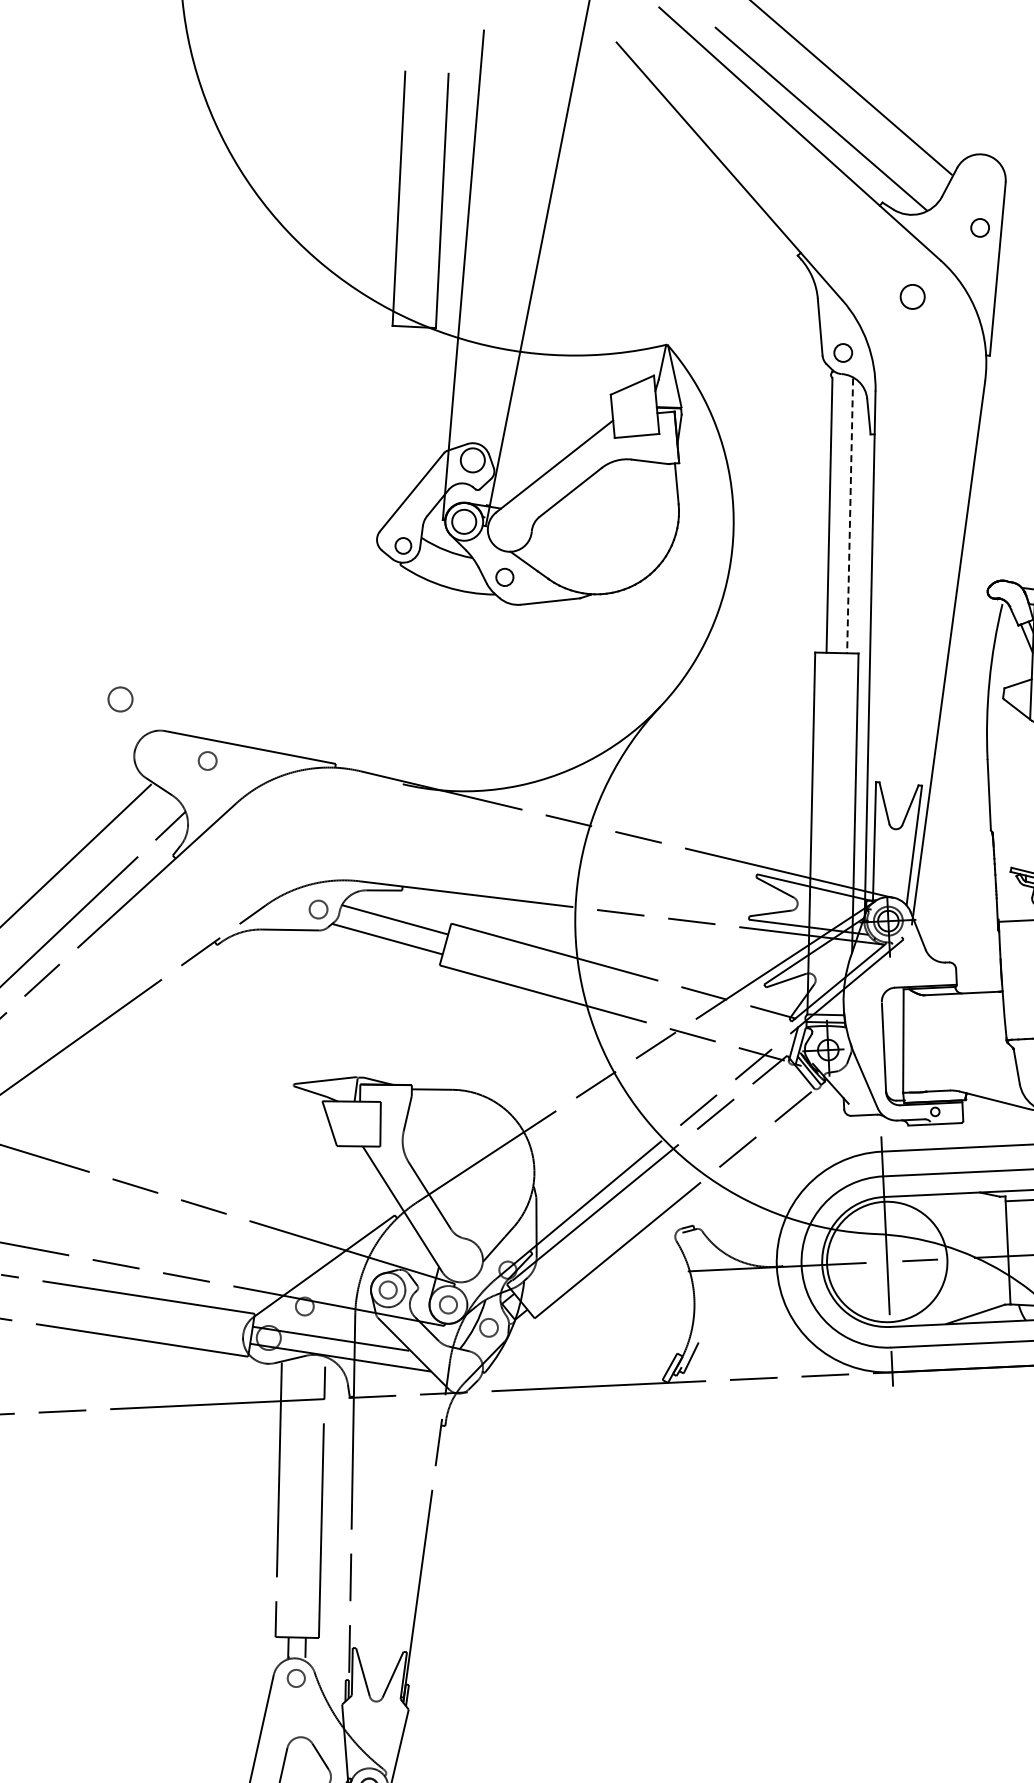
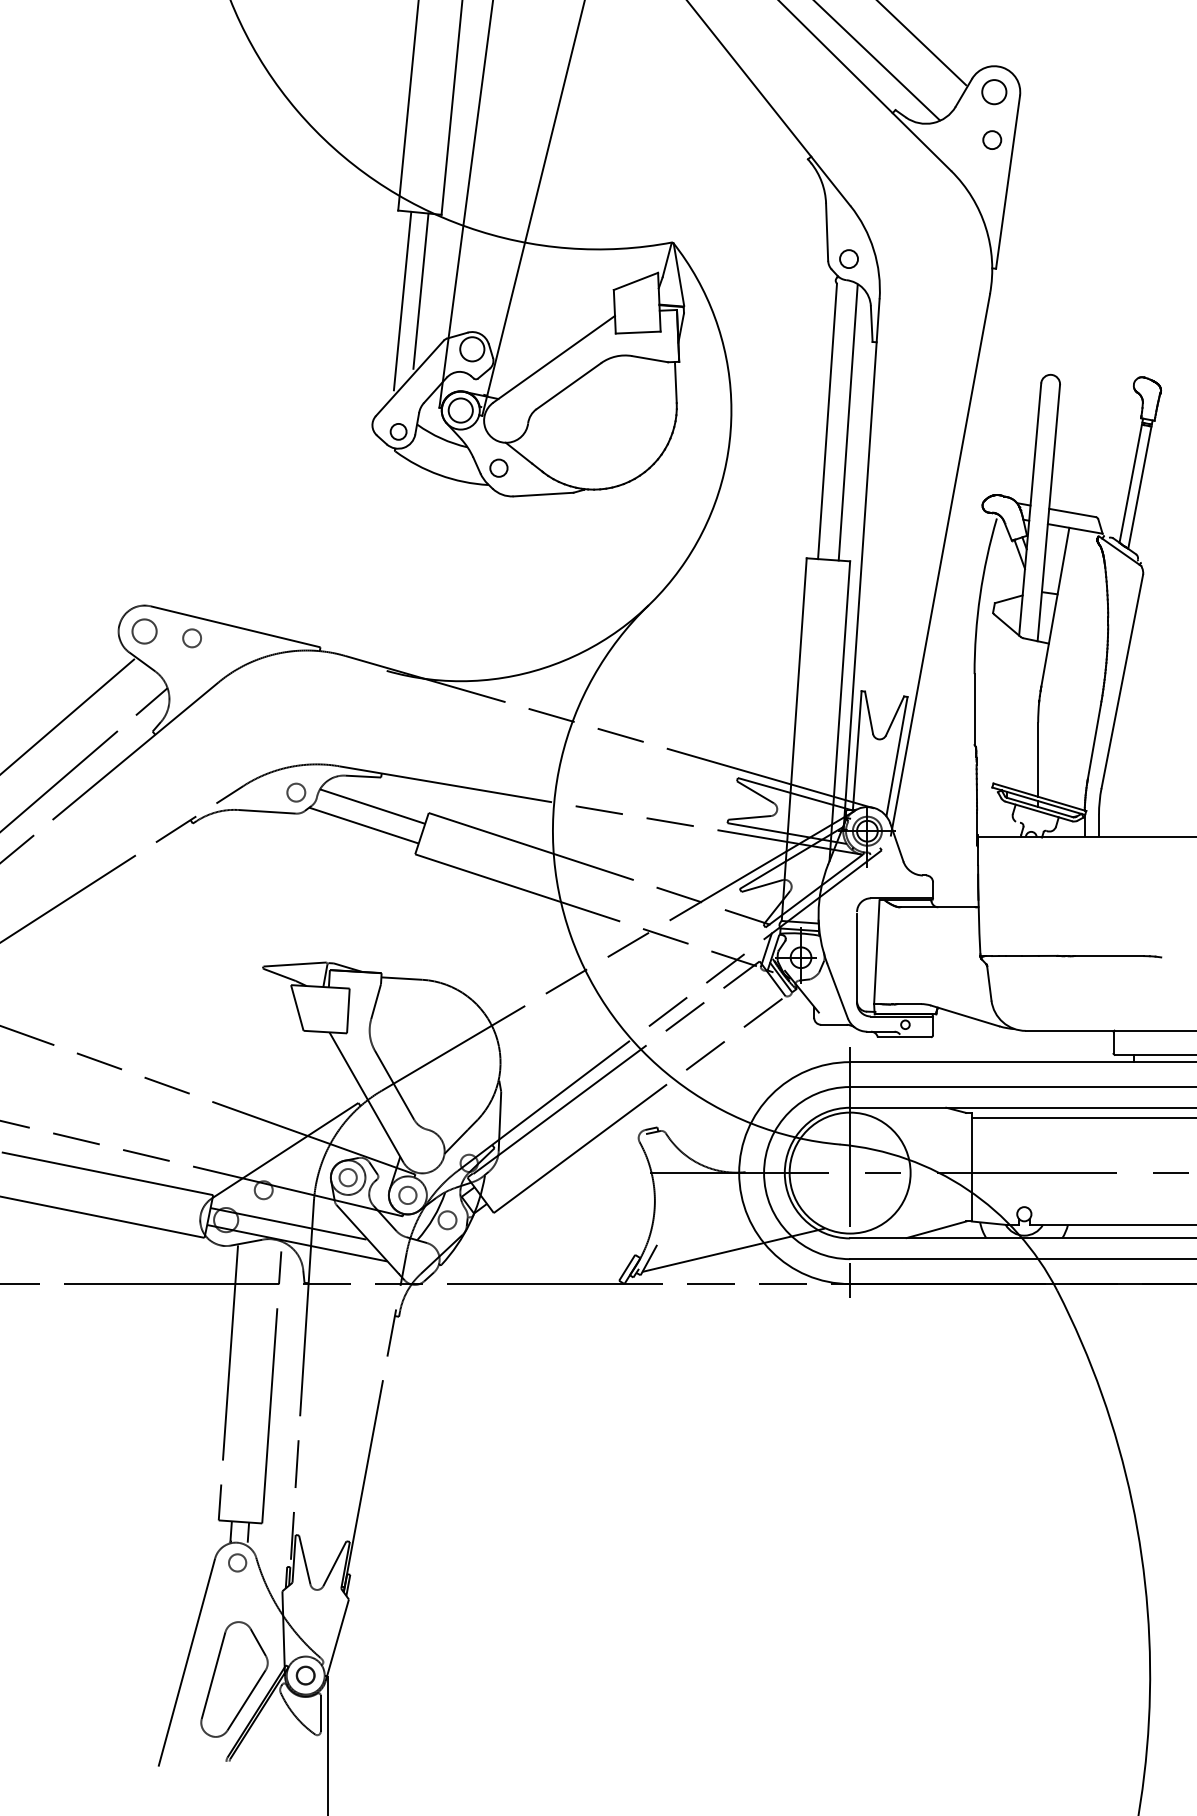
circle: (912, 297) -> (994, 92), moved
line: (418, 404) -> (420, 290), added
line: (401, 415) -> (402, 300), added
line: (850, 516) -> (848, 423), dashed -> solid
circle: (120, 699) -> (144, 631), moved
line: (774, 1343) -> (733, 1249), added

